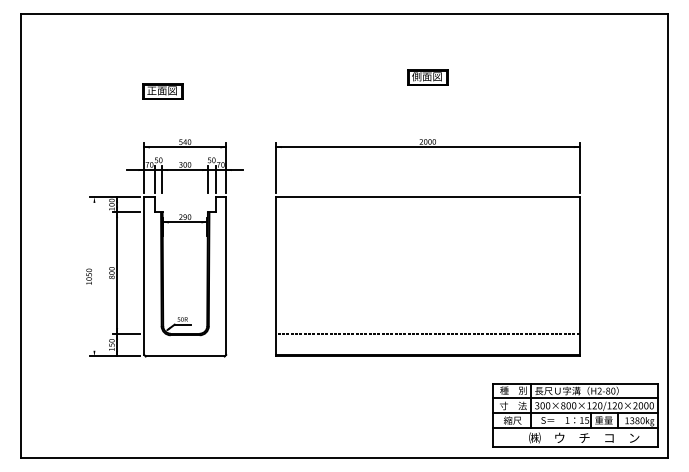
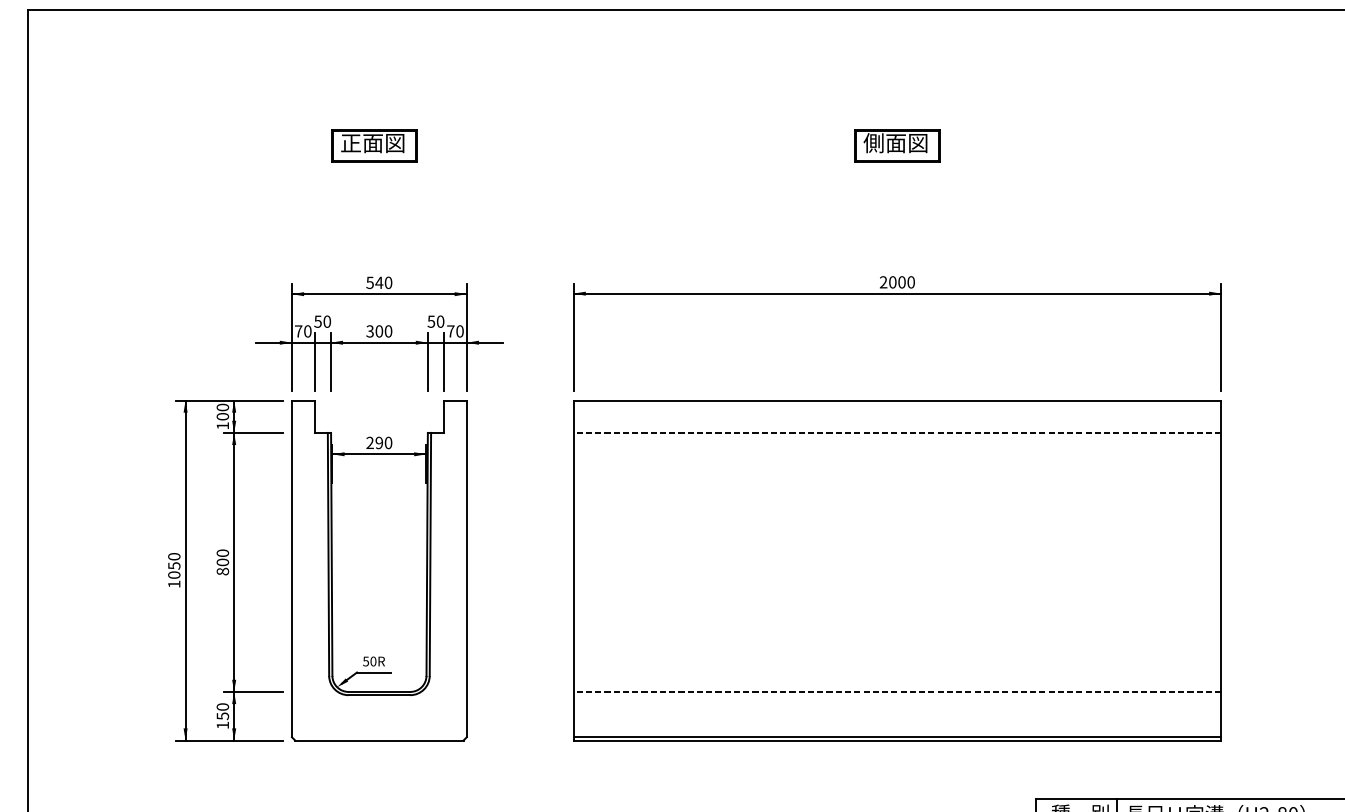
part: (162, 91) -> (373, 144), moved
line: (427, 212) -> (896, 433), added
line: (94, 276) -> (185, 569), added

